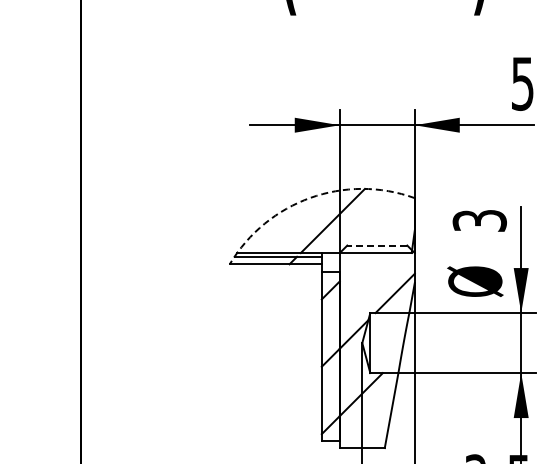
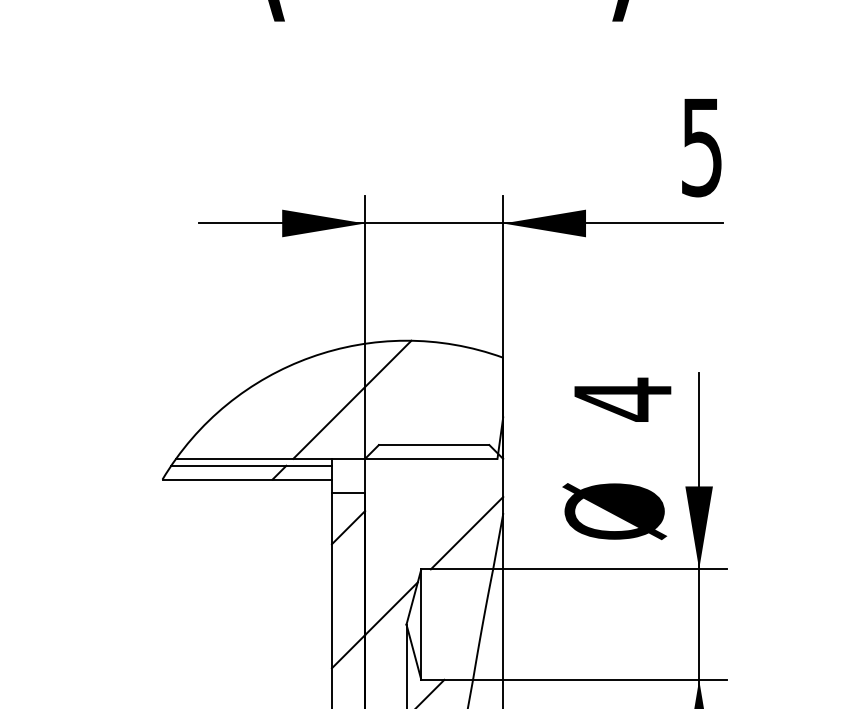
arc: (310, 197) -> (311, 356), dashed -> solid
text: (479, 220) -> (622, 398), 3 -> 4
line: (376, 245) -> (432, 444), dashed -> solid

